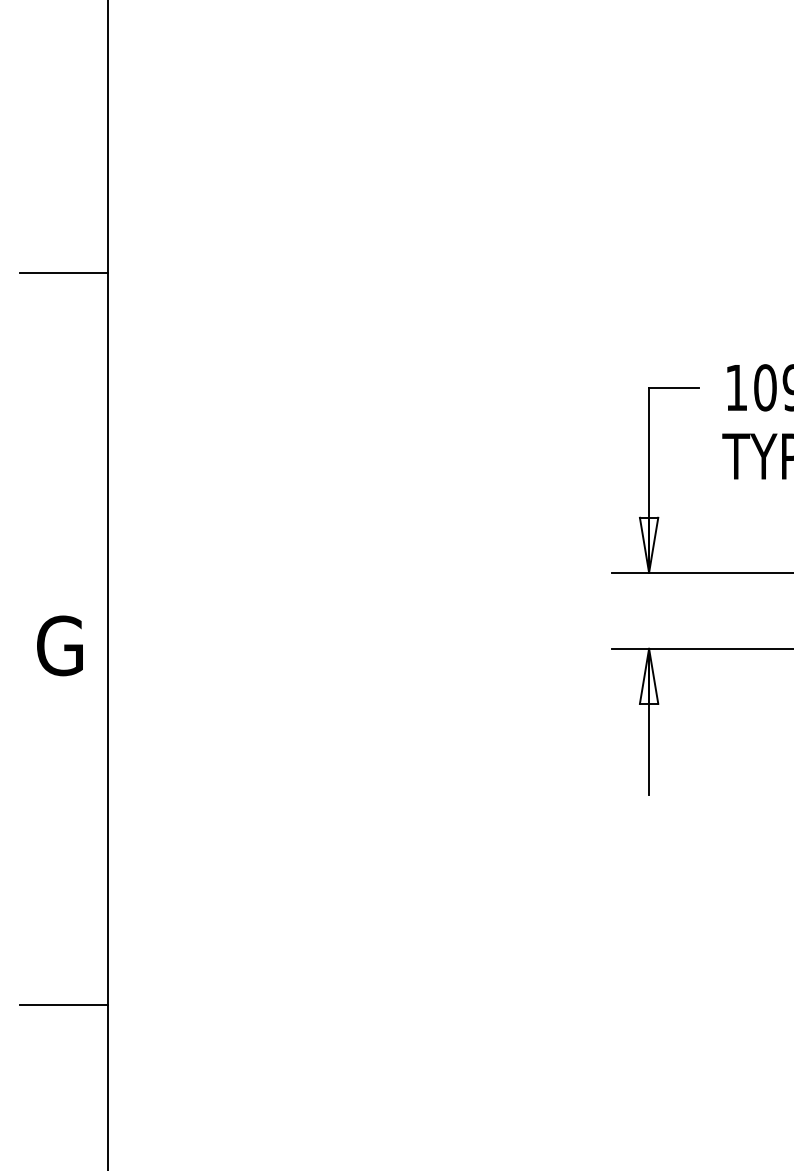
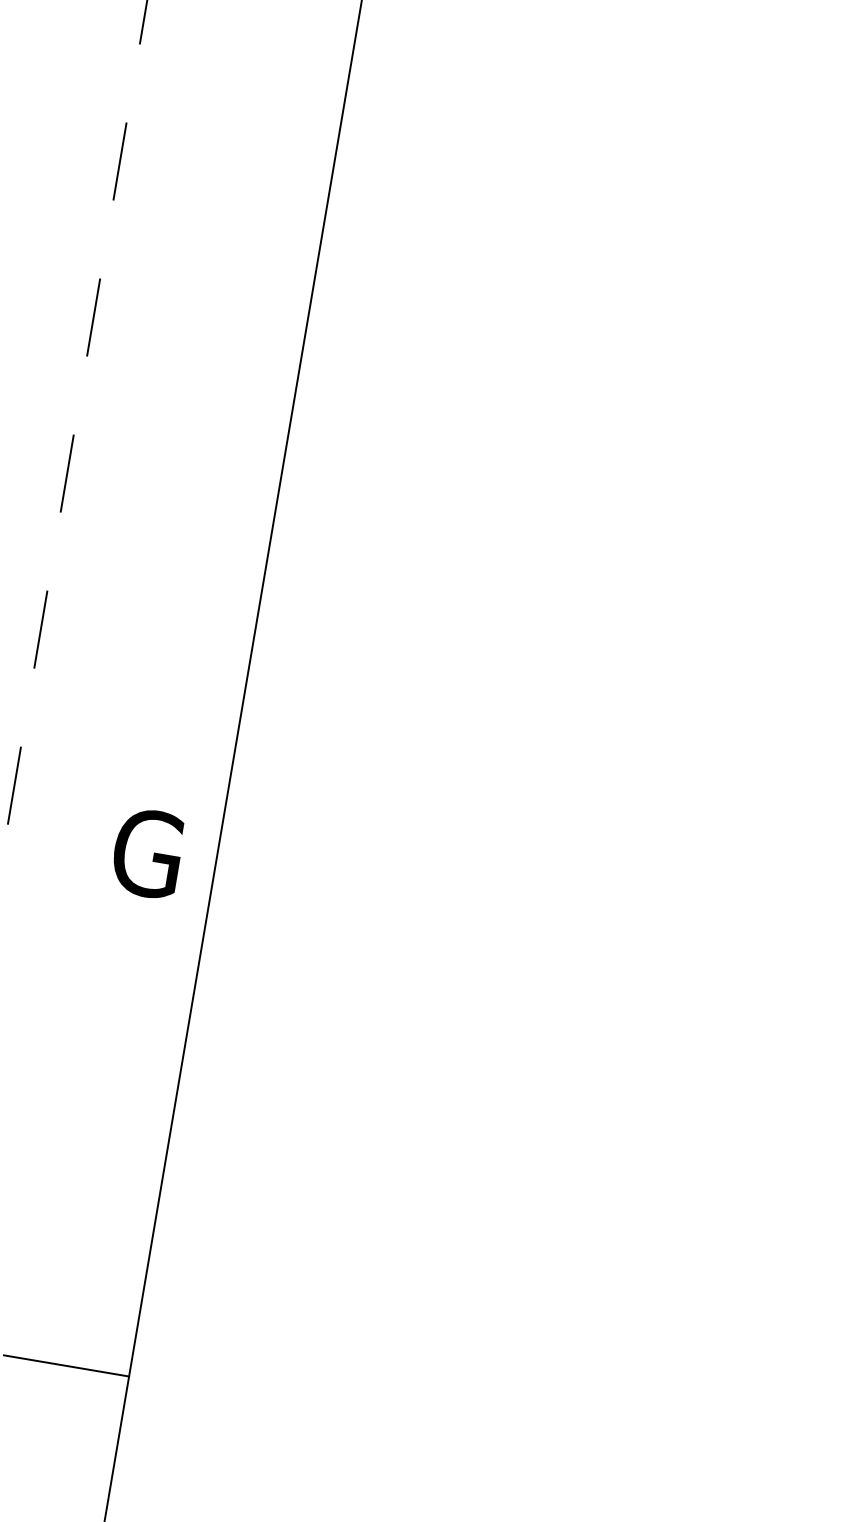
line: (63, 272) -> (242, 322), removed

